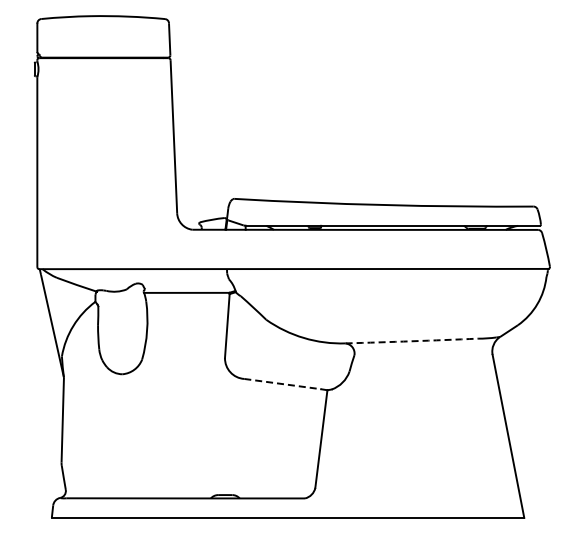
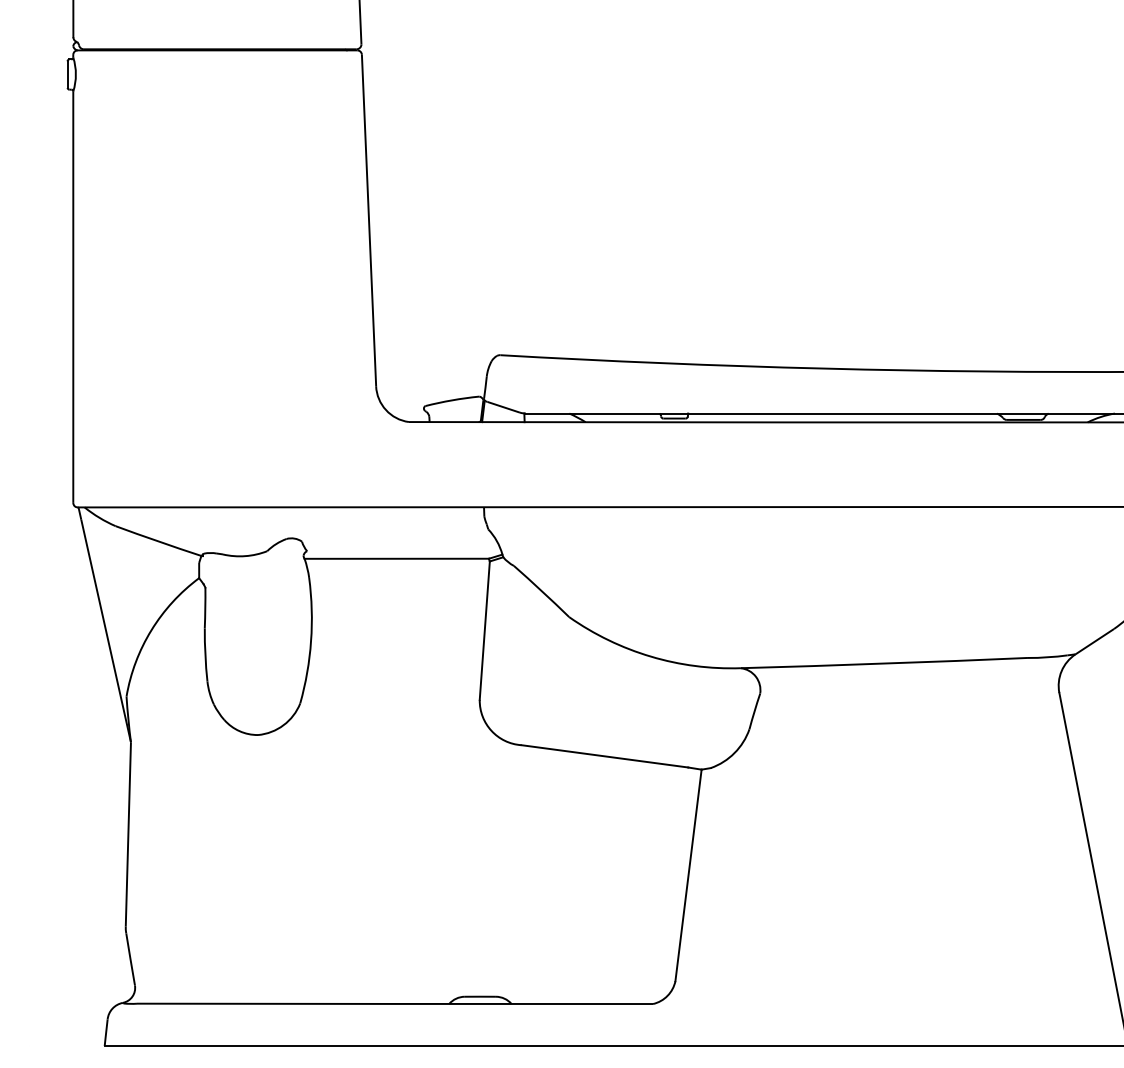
arc: (411, 341) -> (883, 664), dashed -> solid
line: (282, 384) -> (604, 757), dashed -> solid

